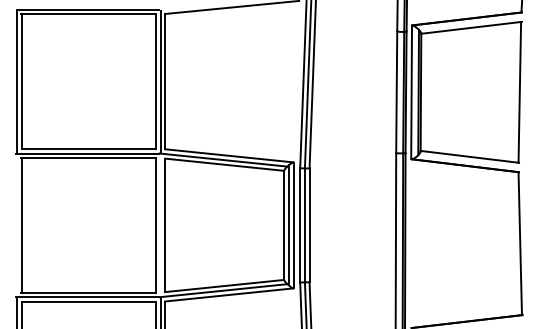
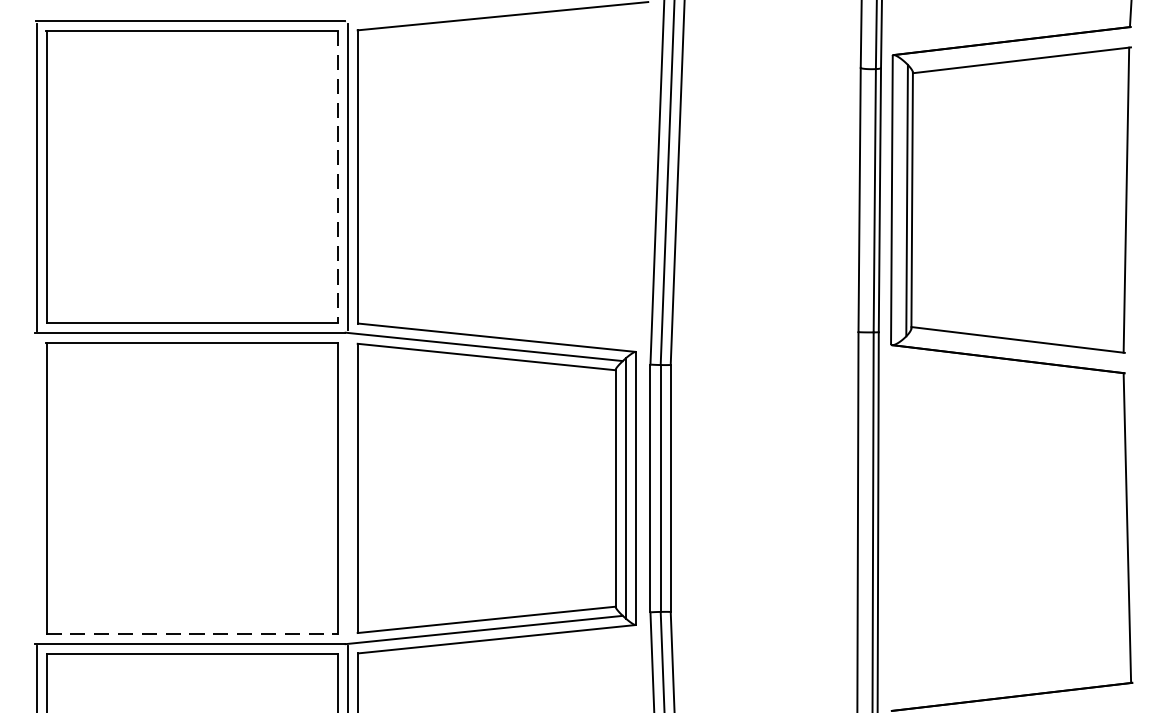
line: (156, 82) -> (339, 178), solid -> dashed
line: (89, 292) -> (193, 633), solid -> dashed

